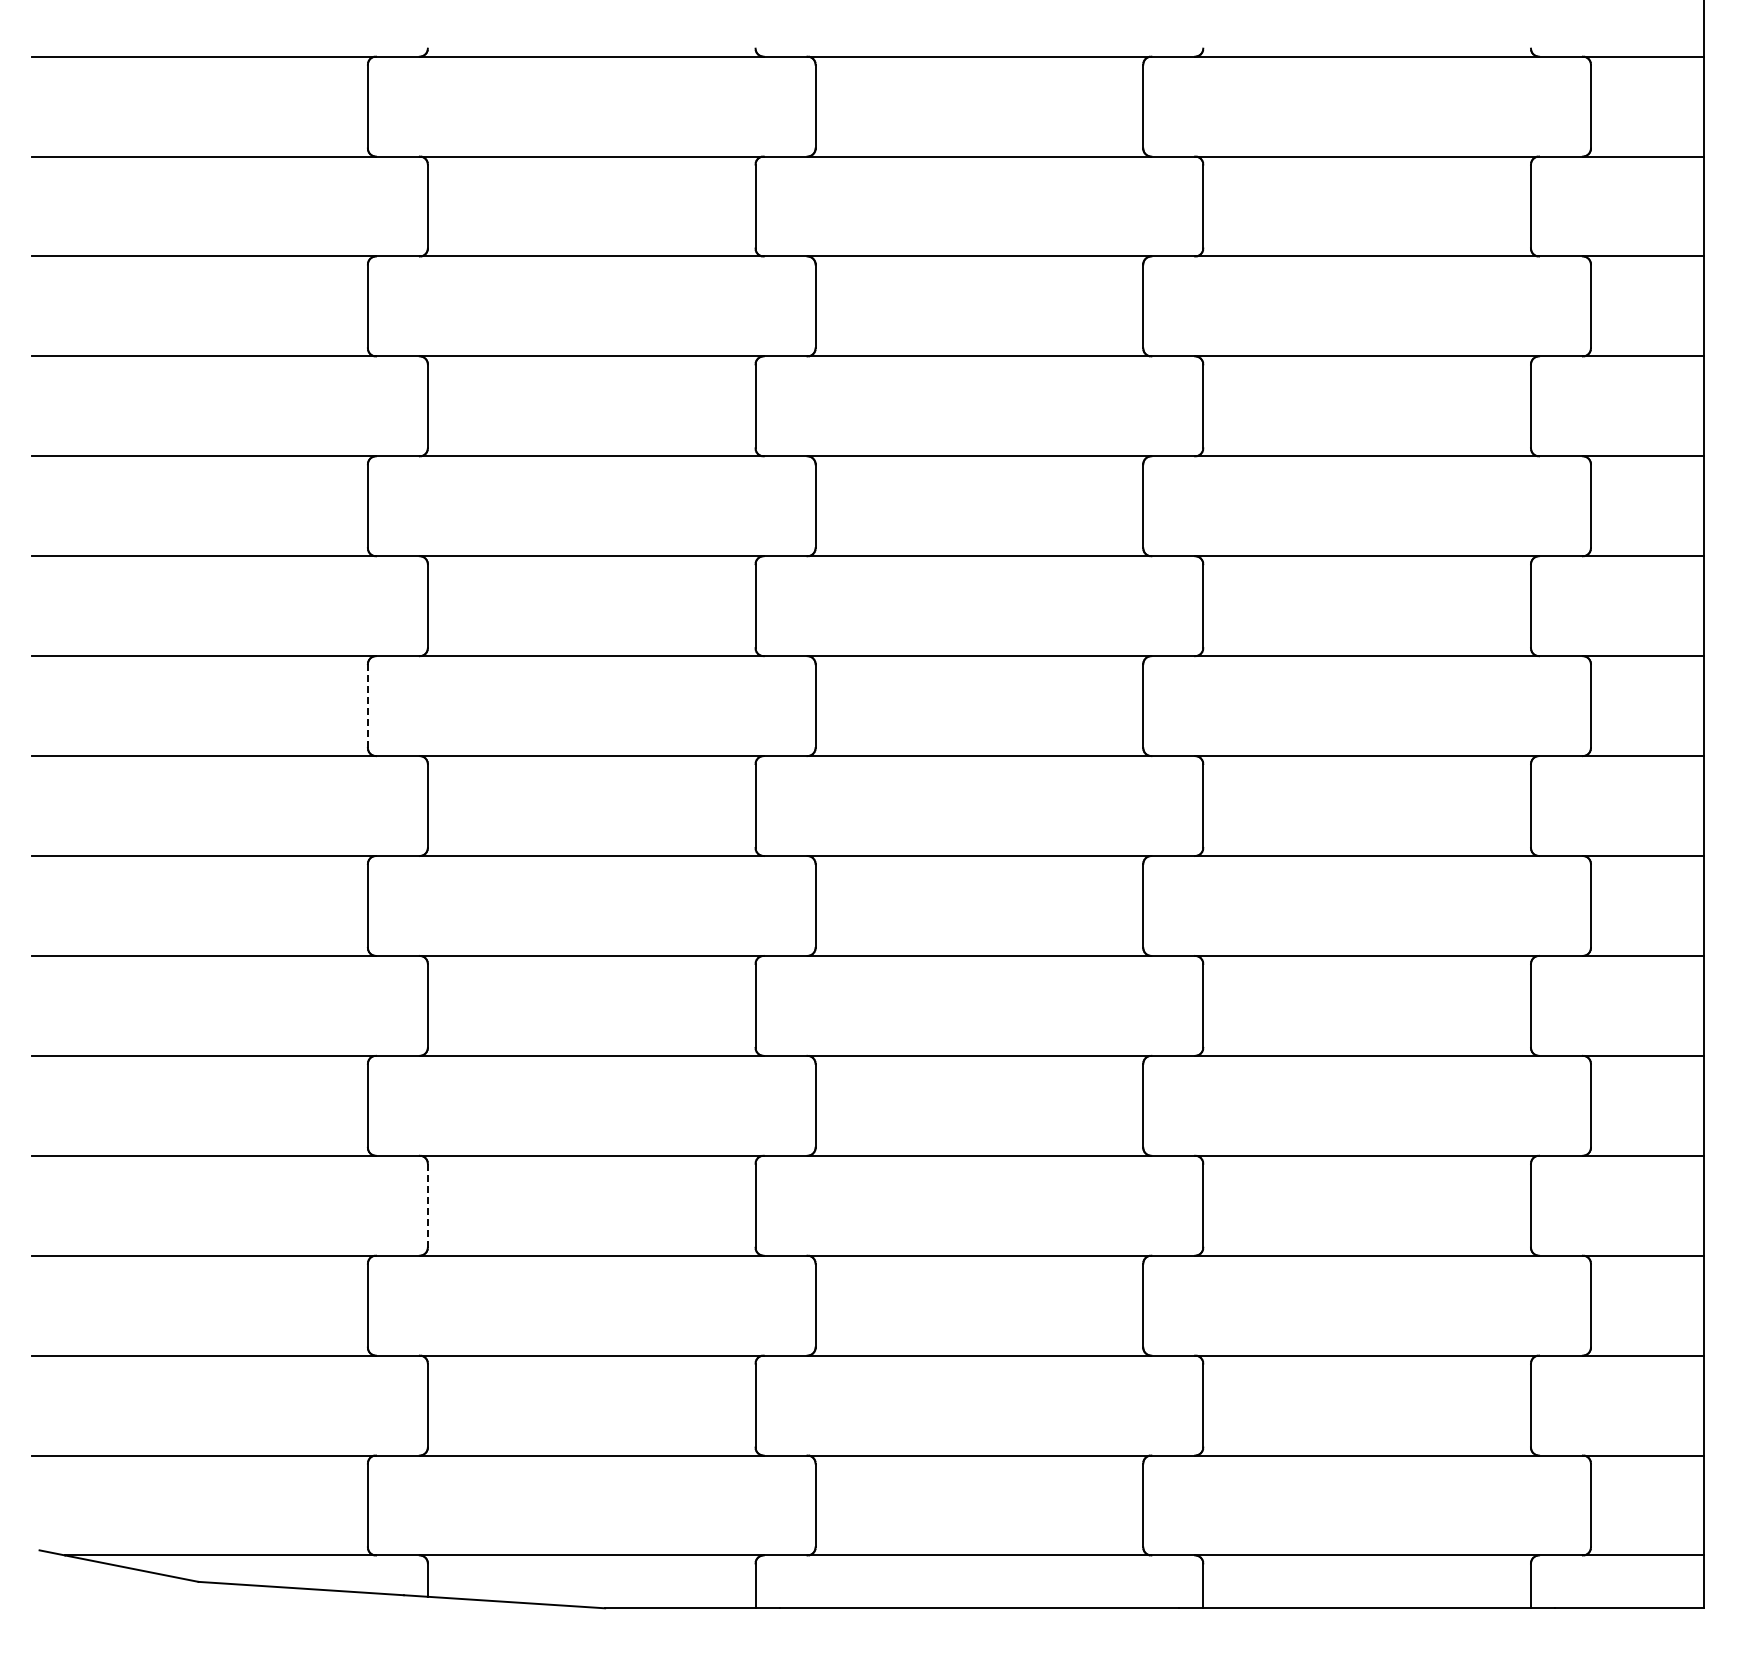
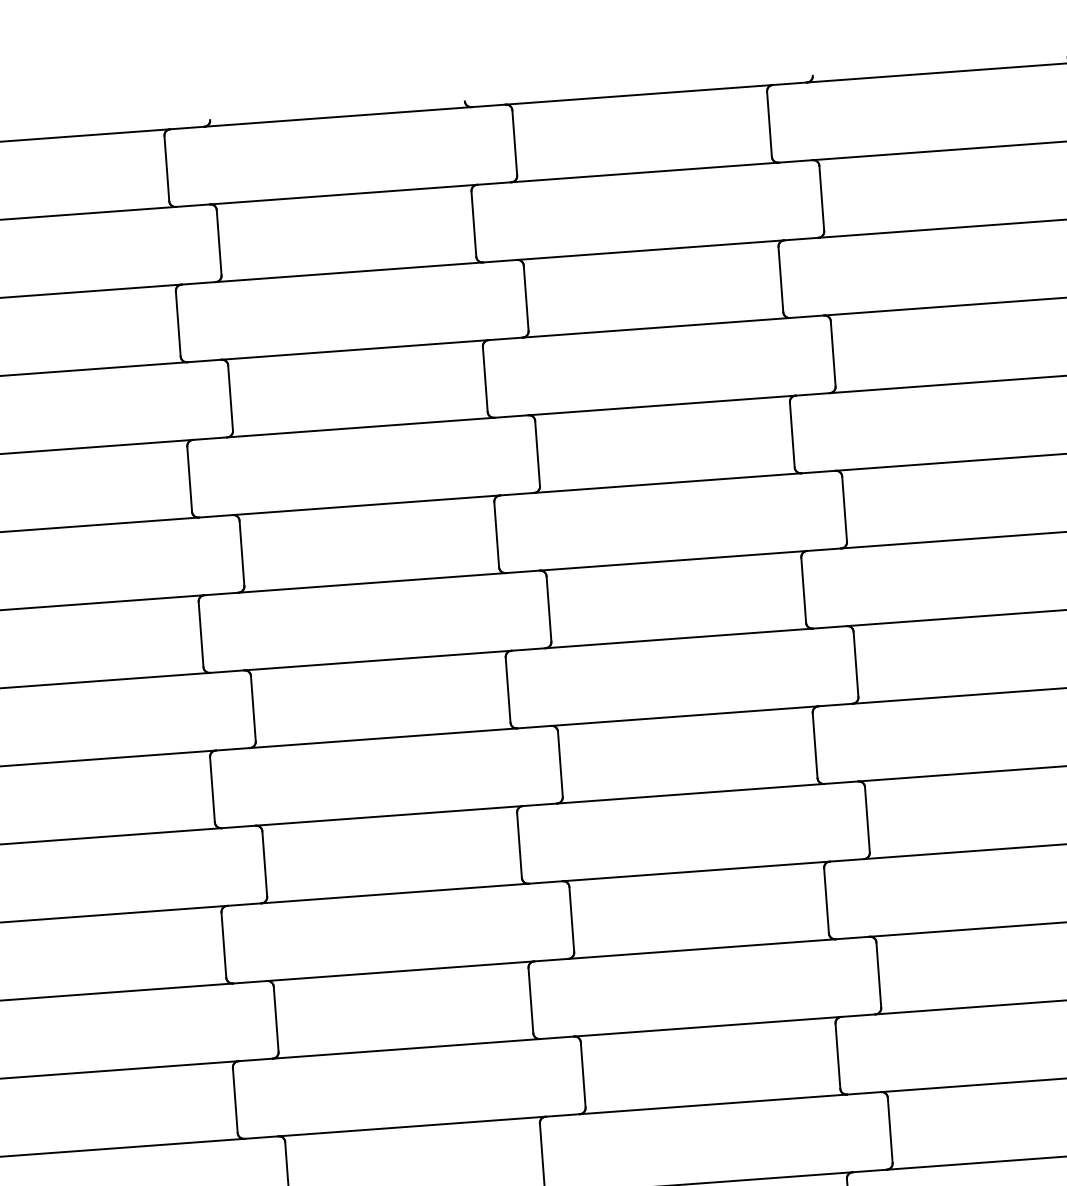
line: (367, 706) -> (200, 634), dashed -> solid
line: (427, 1205) -> (275, 1019), dashed -> solid

